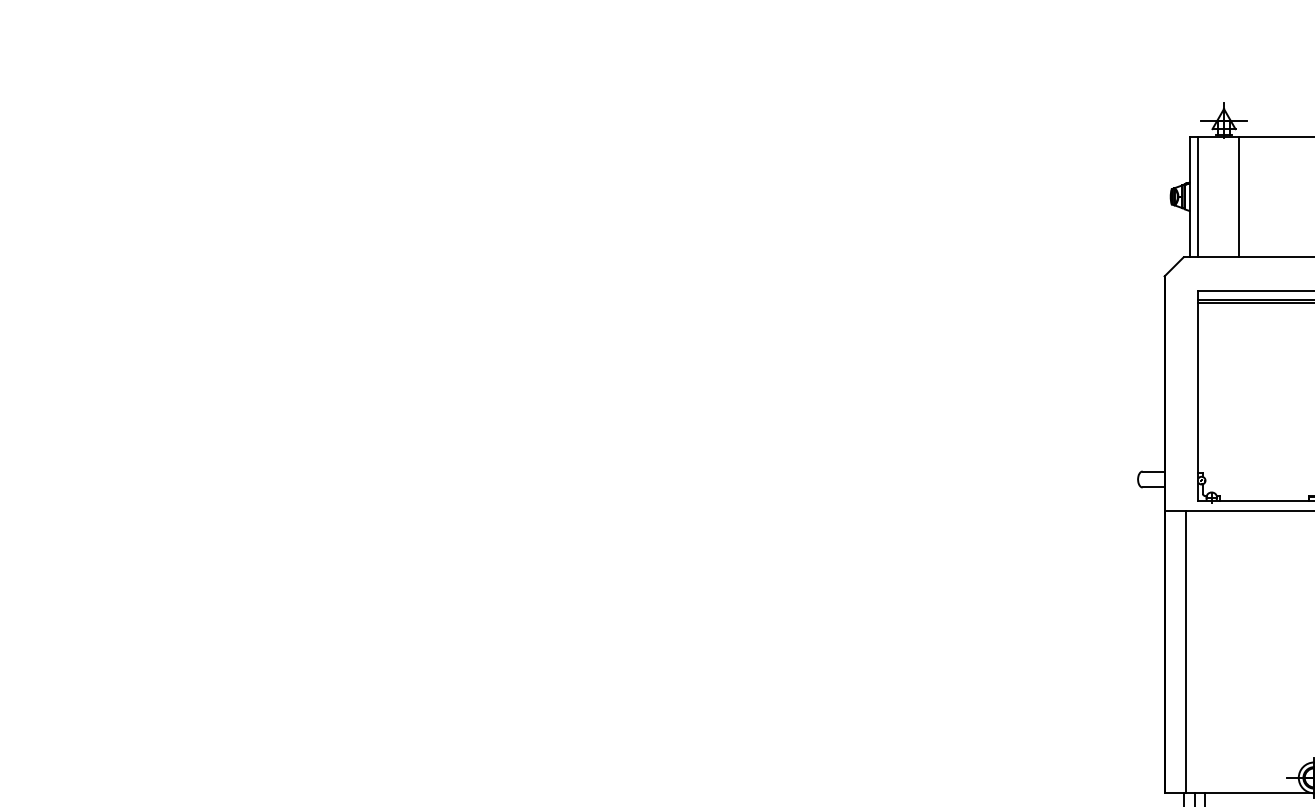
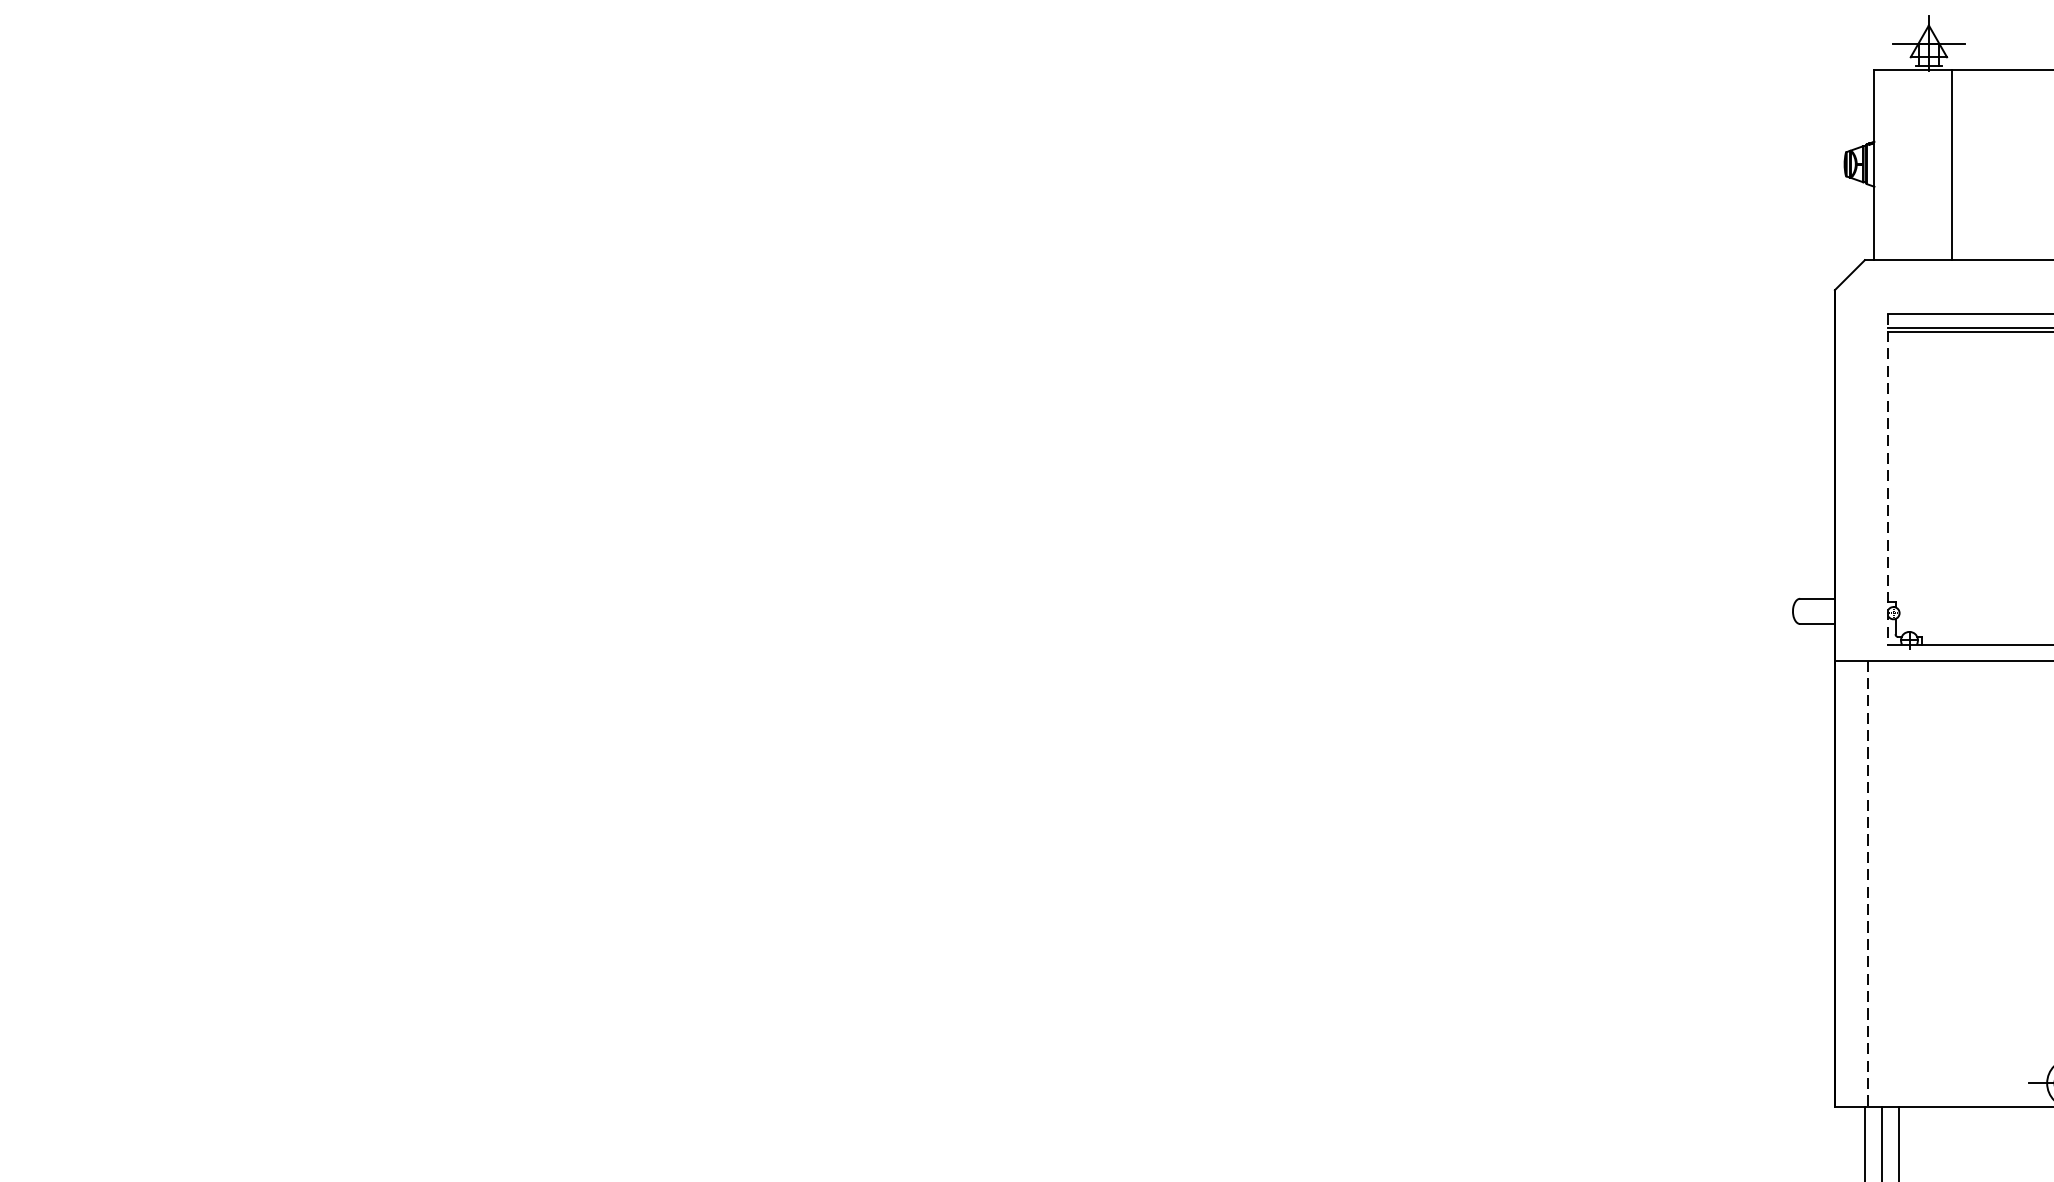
line: (1198, 196) -> (1888, 163), removed
line: (1198, 395) -> (1888, 478), solid -> dashed
line: (1185, 652) -> (1867, 884), solid -> dashed

